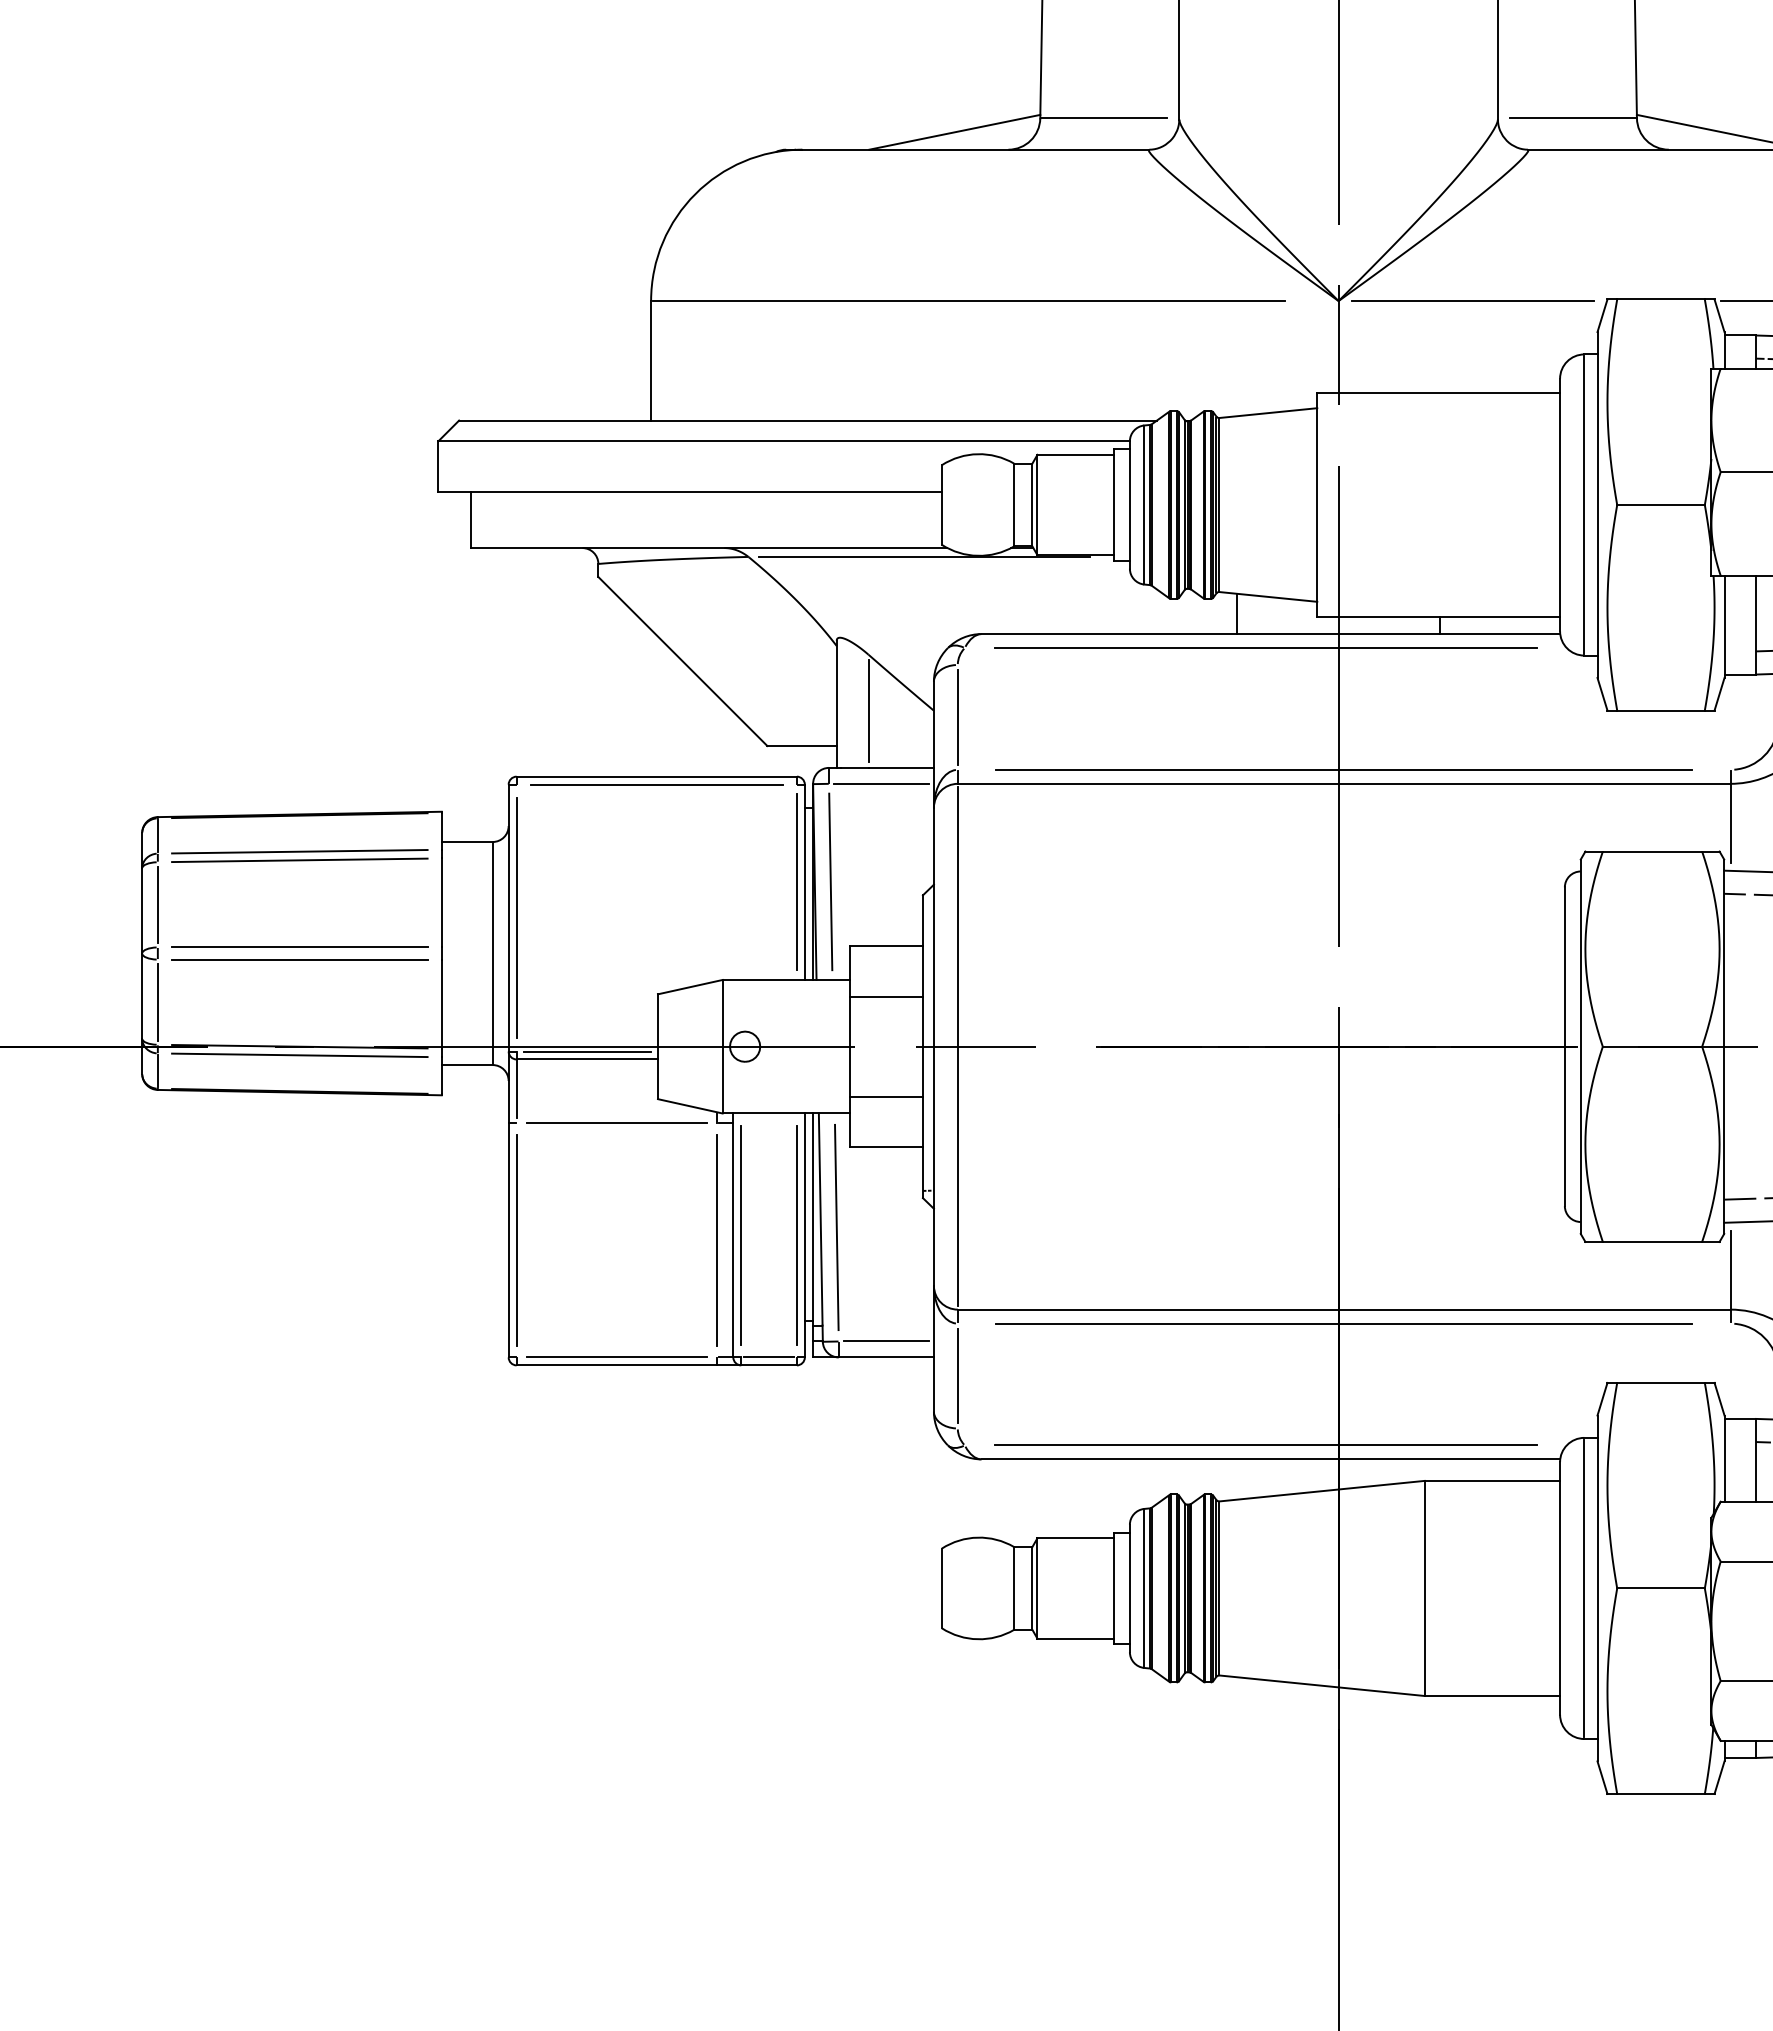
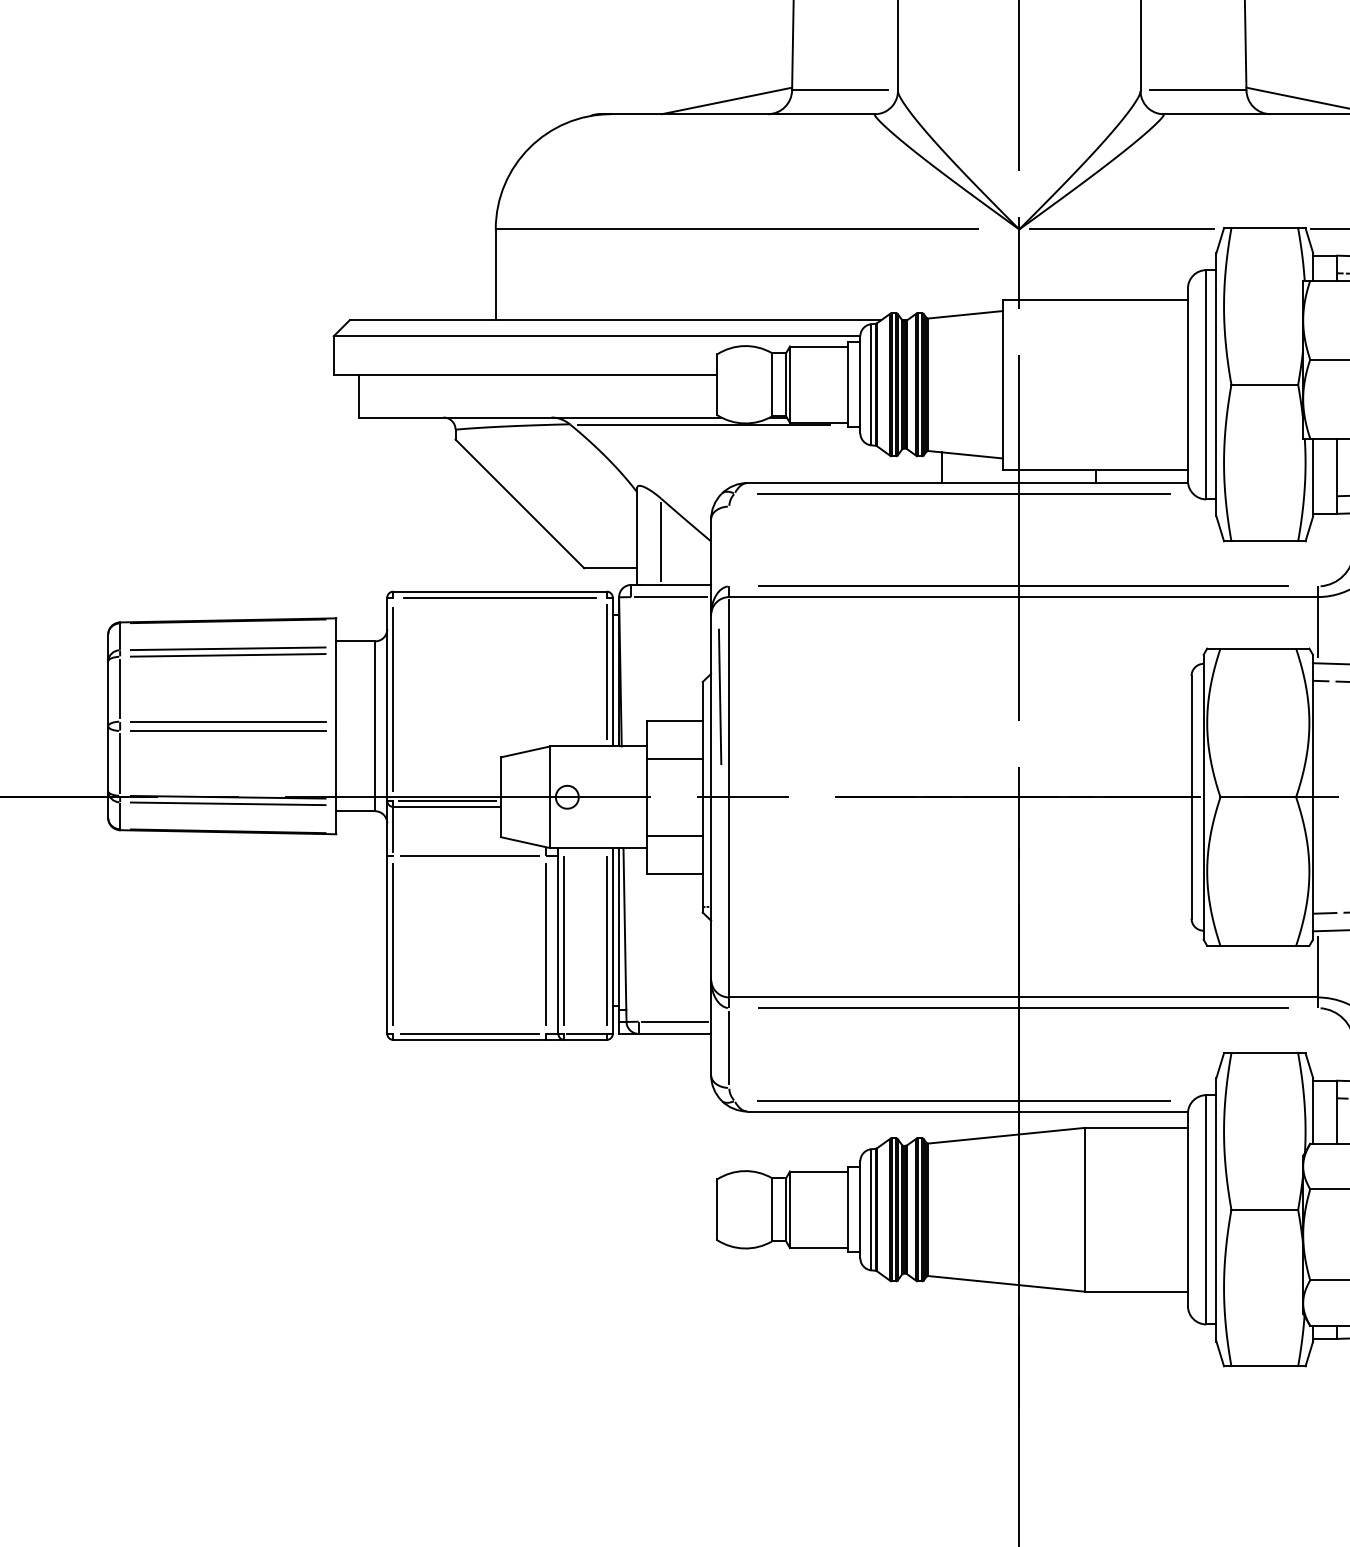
line: (957, 717) -> (729, 546), removed
line: (830, 881) -> (719, 696), moved
line: (836, 1227) -> (636, 934), removed

